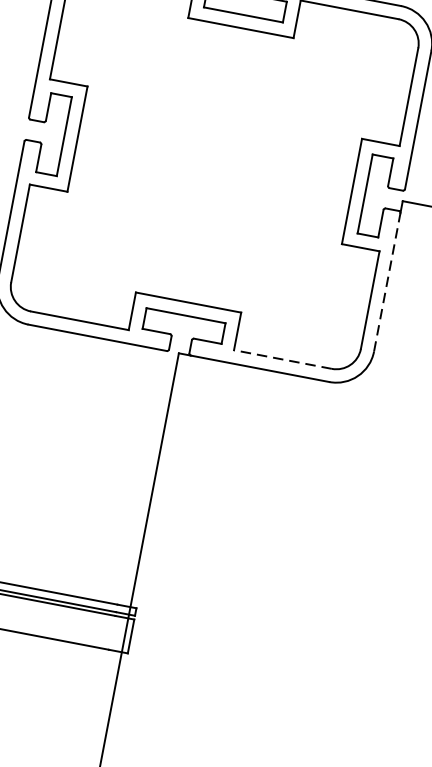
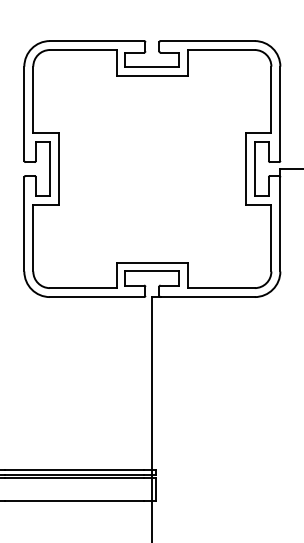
line: (387, 281) -> (280, 223), dashed -> solid
line: (282, 360) -> (221, 288), dashed -> solid

